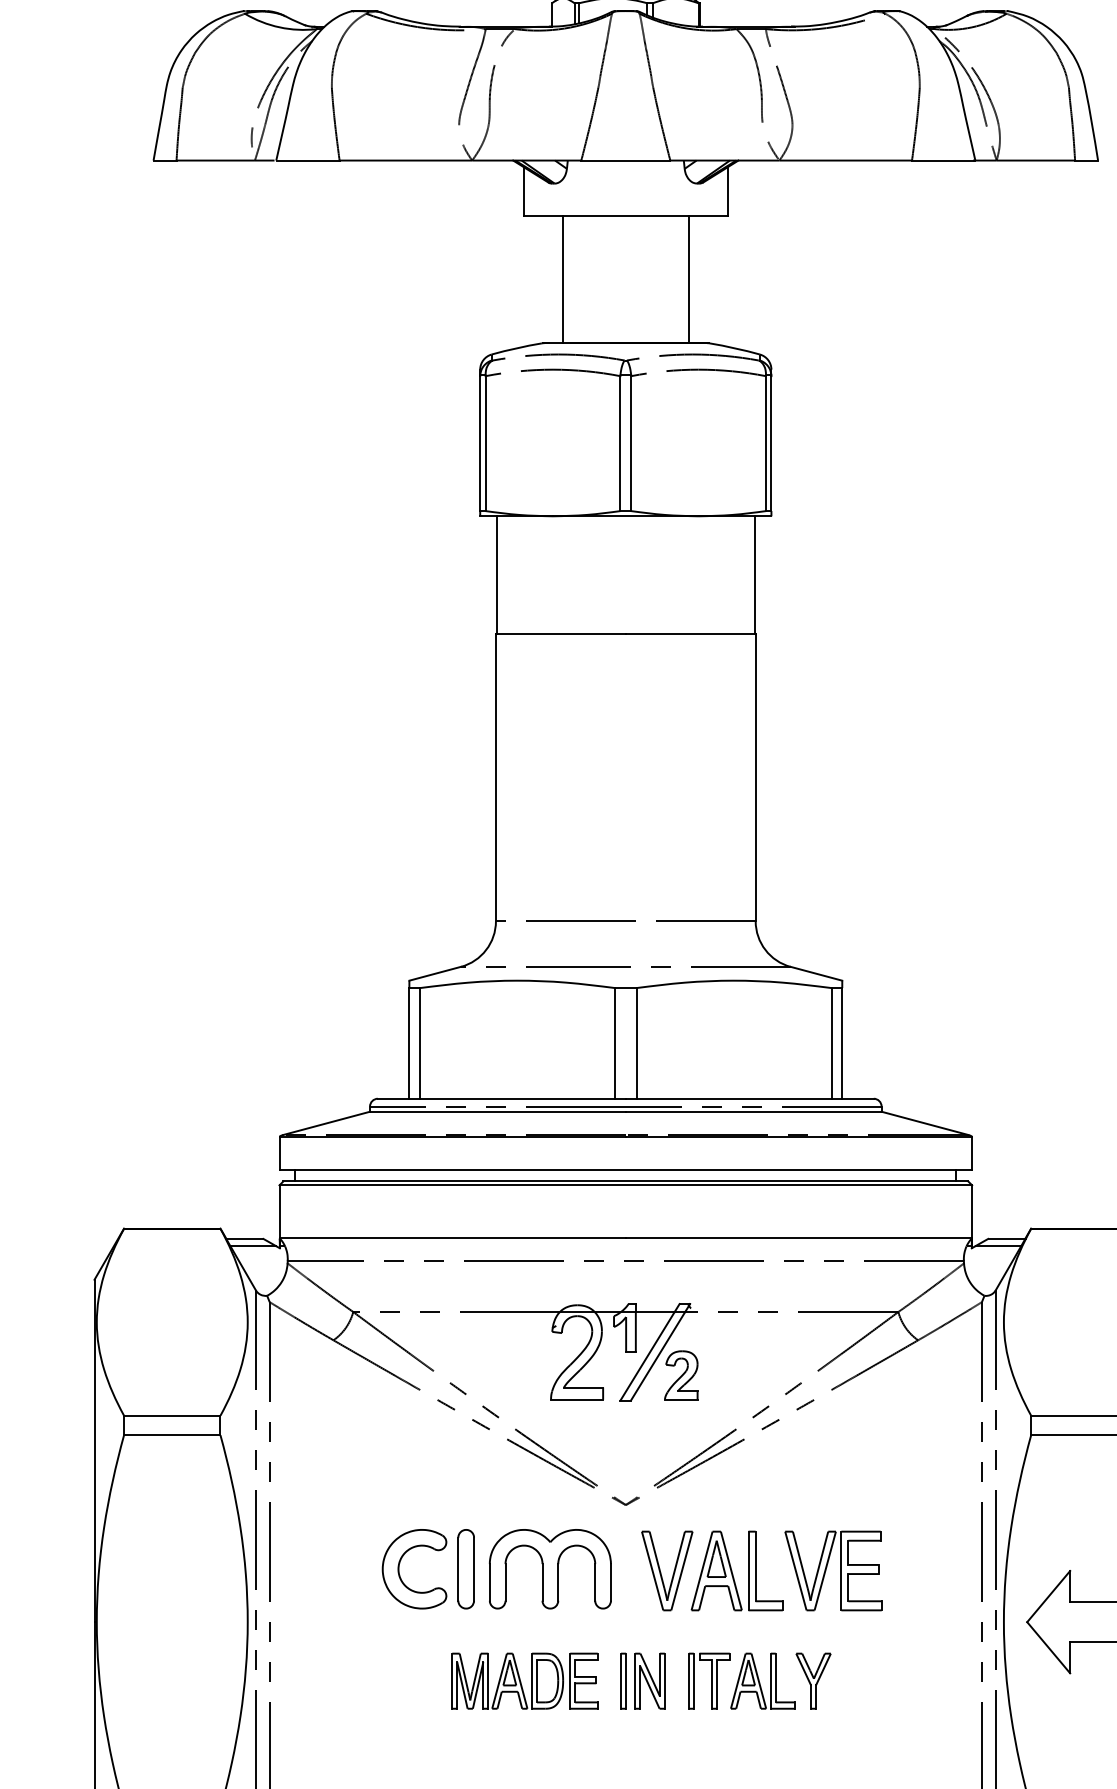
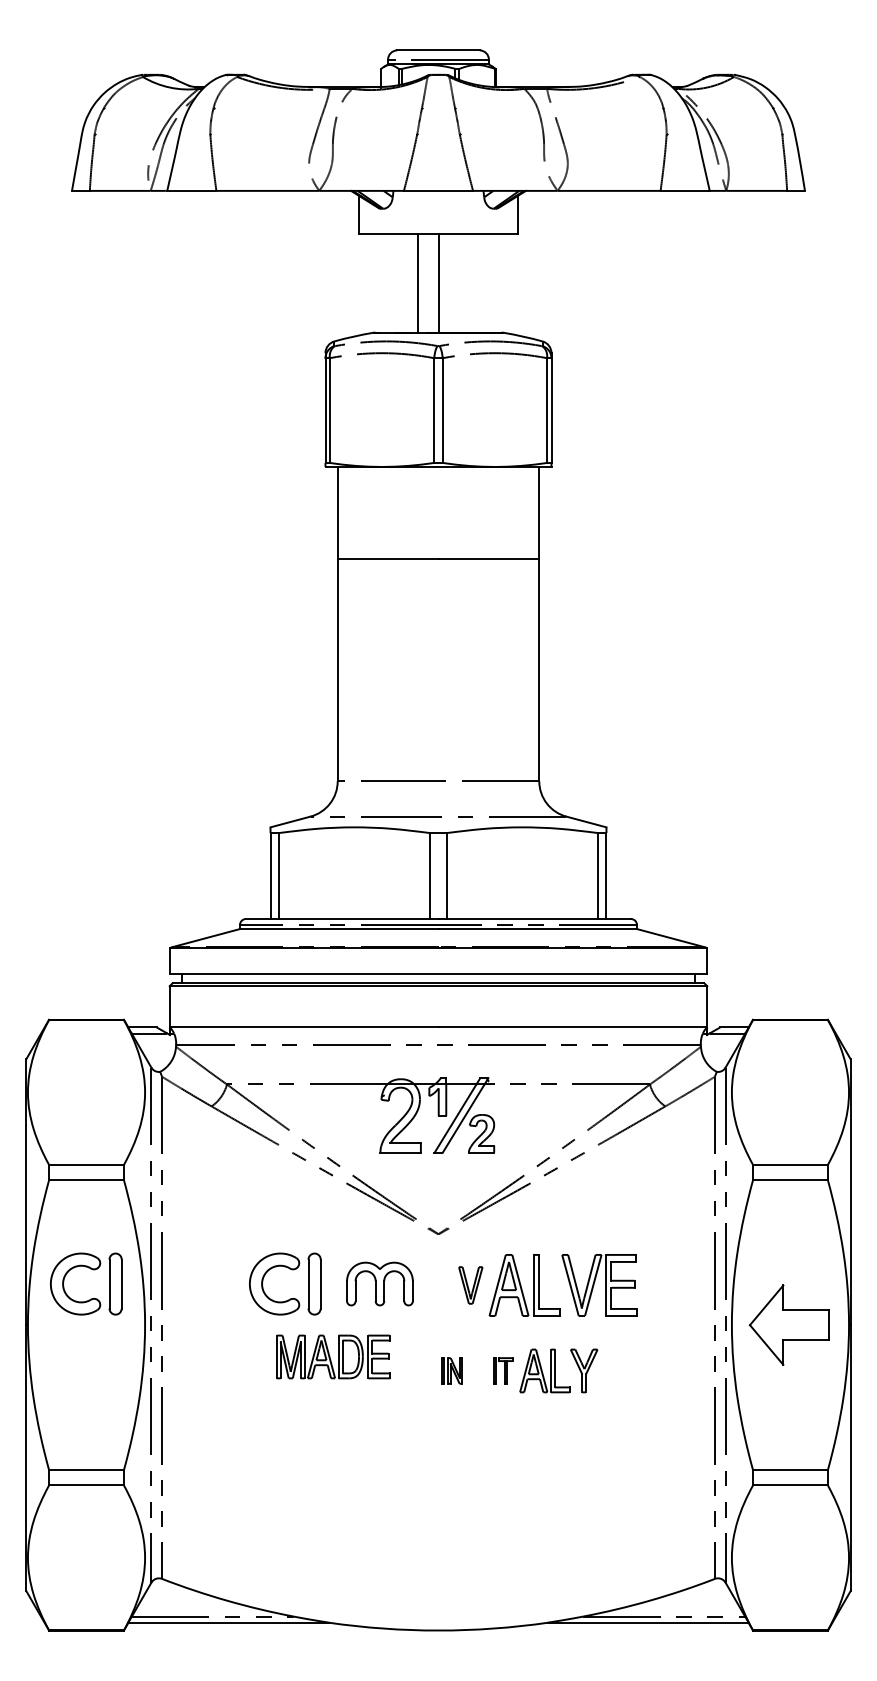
line: (562, 278) -> (417, 282), moved
line: (688, 278) -> (439, 282), moved
part: (177, 1550) -> (90, 1269), added
part: (549, 1568) -> (379, 1283), size x0.7
part: (667, 1571) -> (470, 1285), size x0.6
part: (525, 1680) -> (333, 1356), moved
part: (642, 1680) -> (451, 1370), size x0.6
part: (708, 1680) -> (502, 1370), size x0.6

